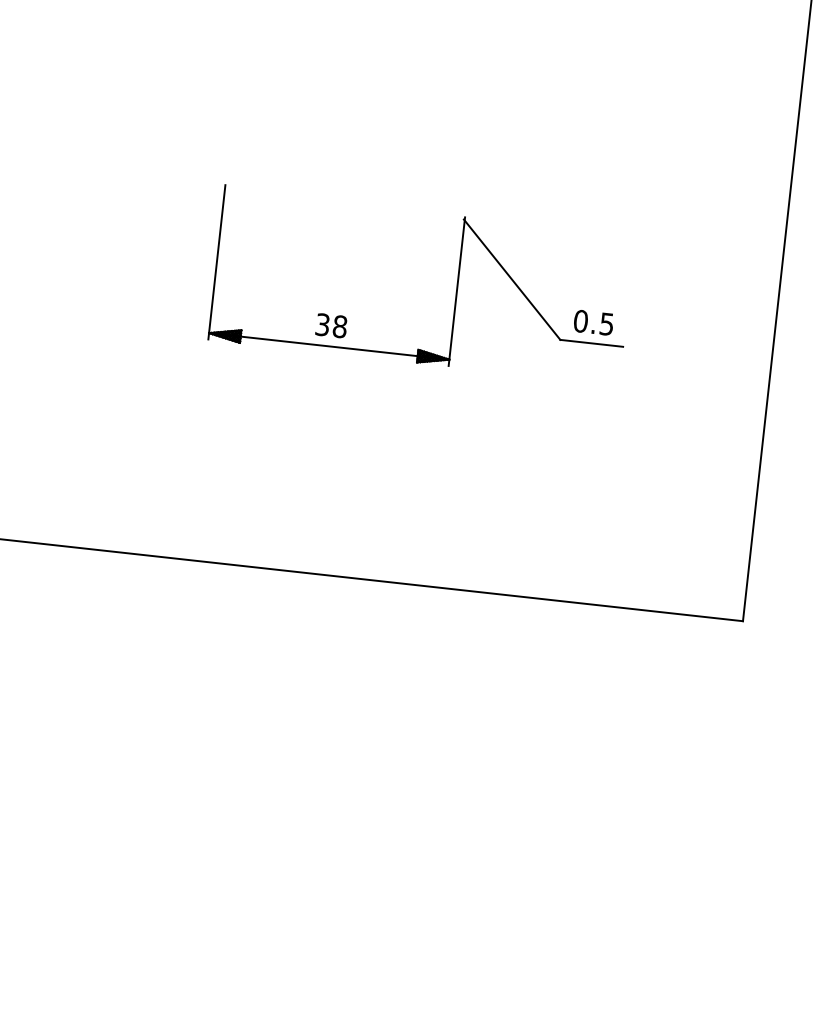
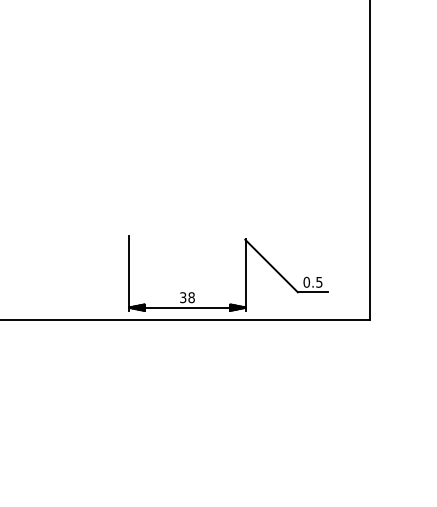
part: (456, 289) -> (245, 273), moved

